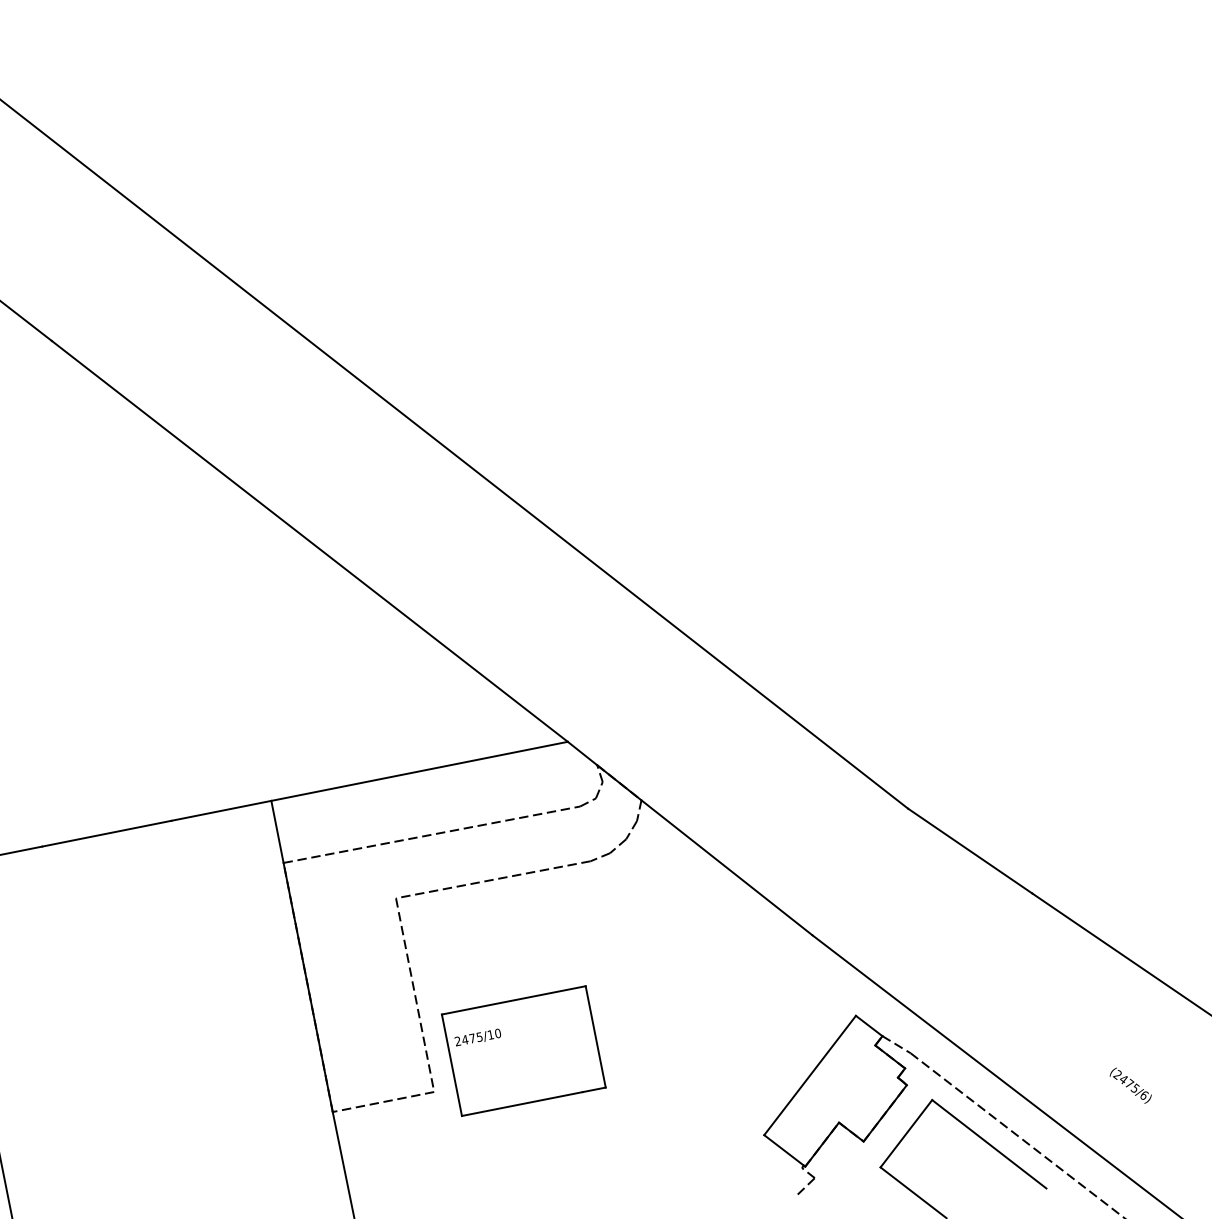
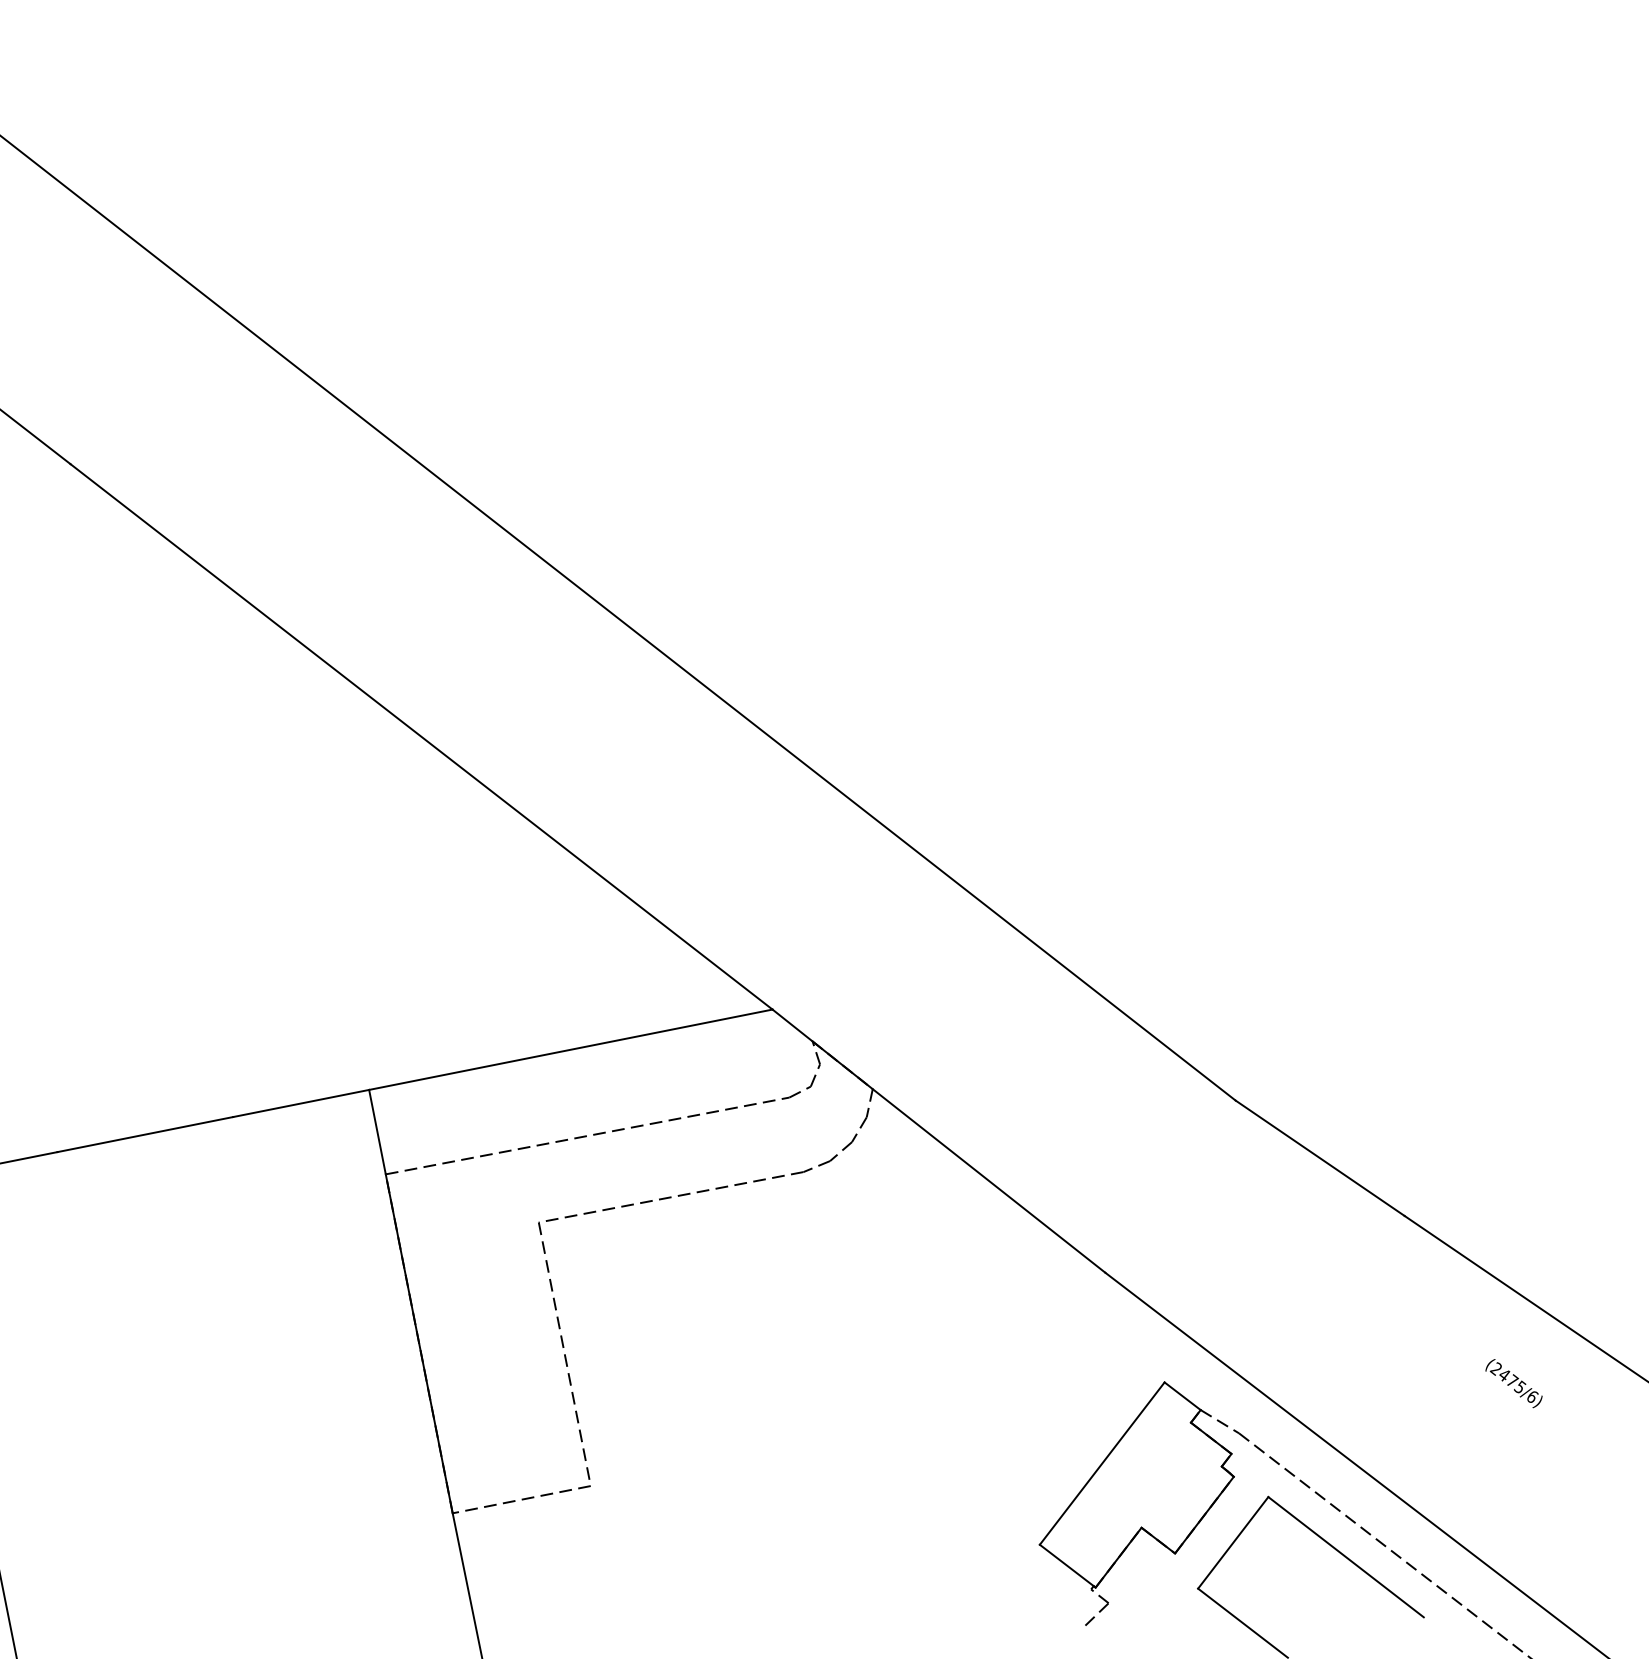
part: (523, 1050) -> (712, 1429), removed
text: (1130, 1085) -> (1513, 1383), moved

